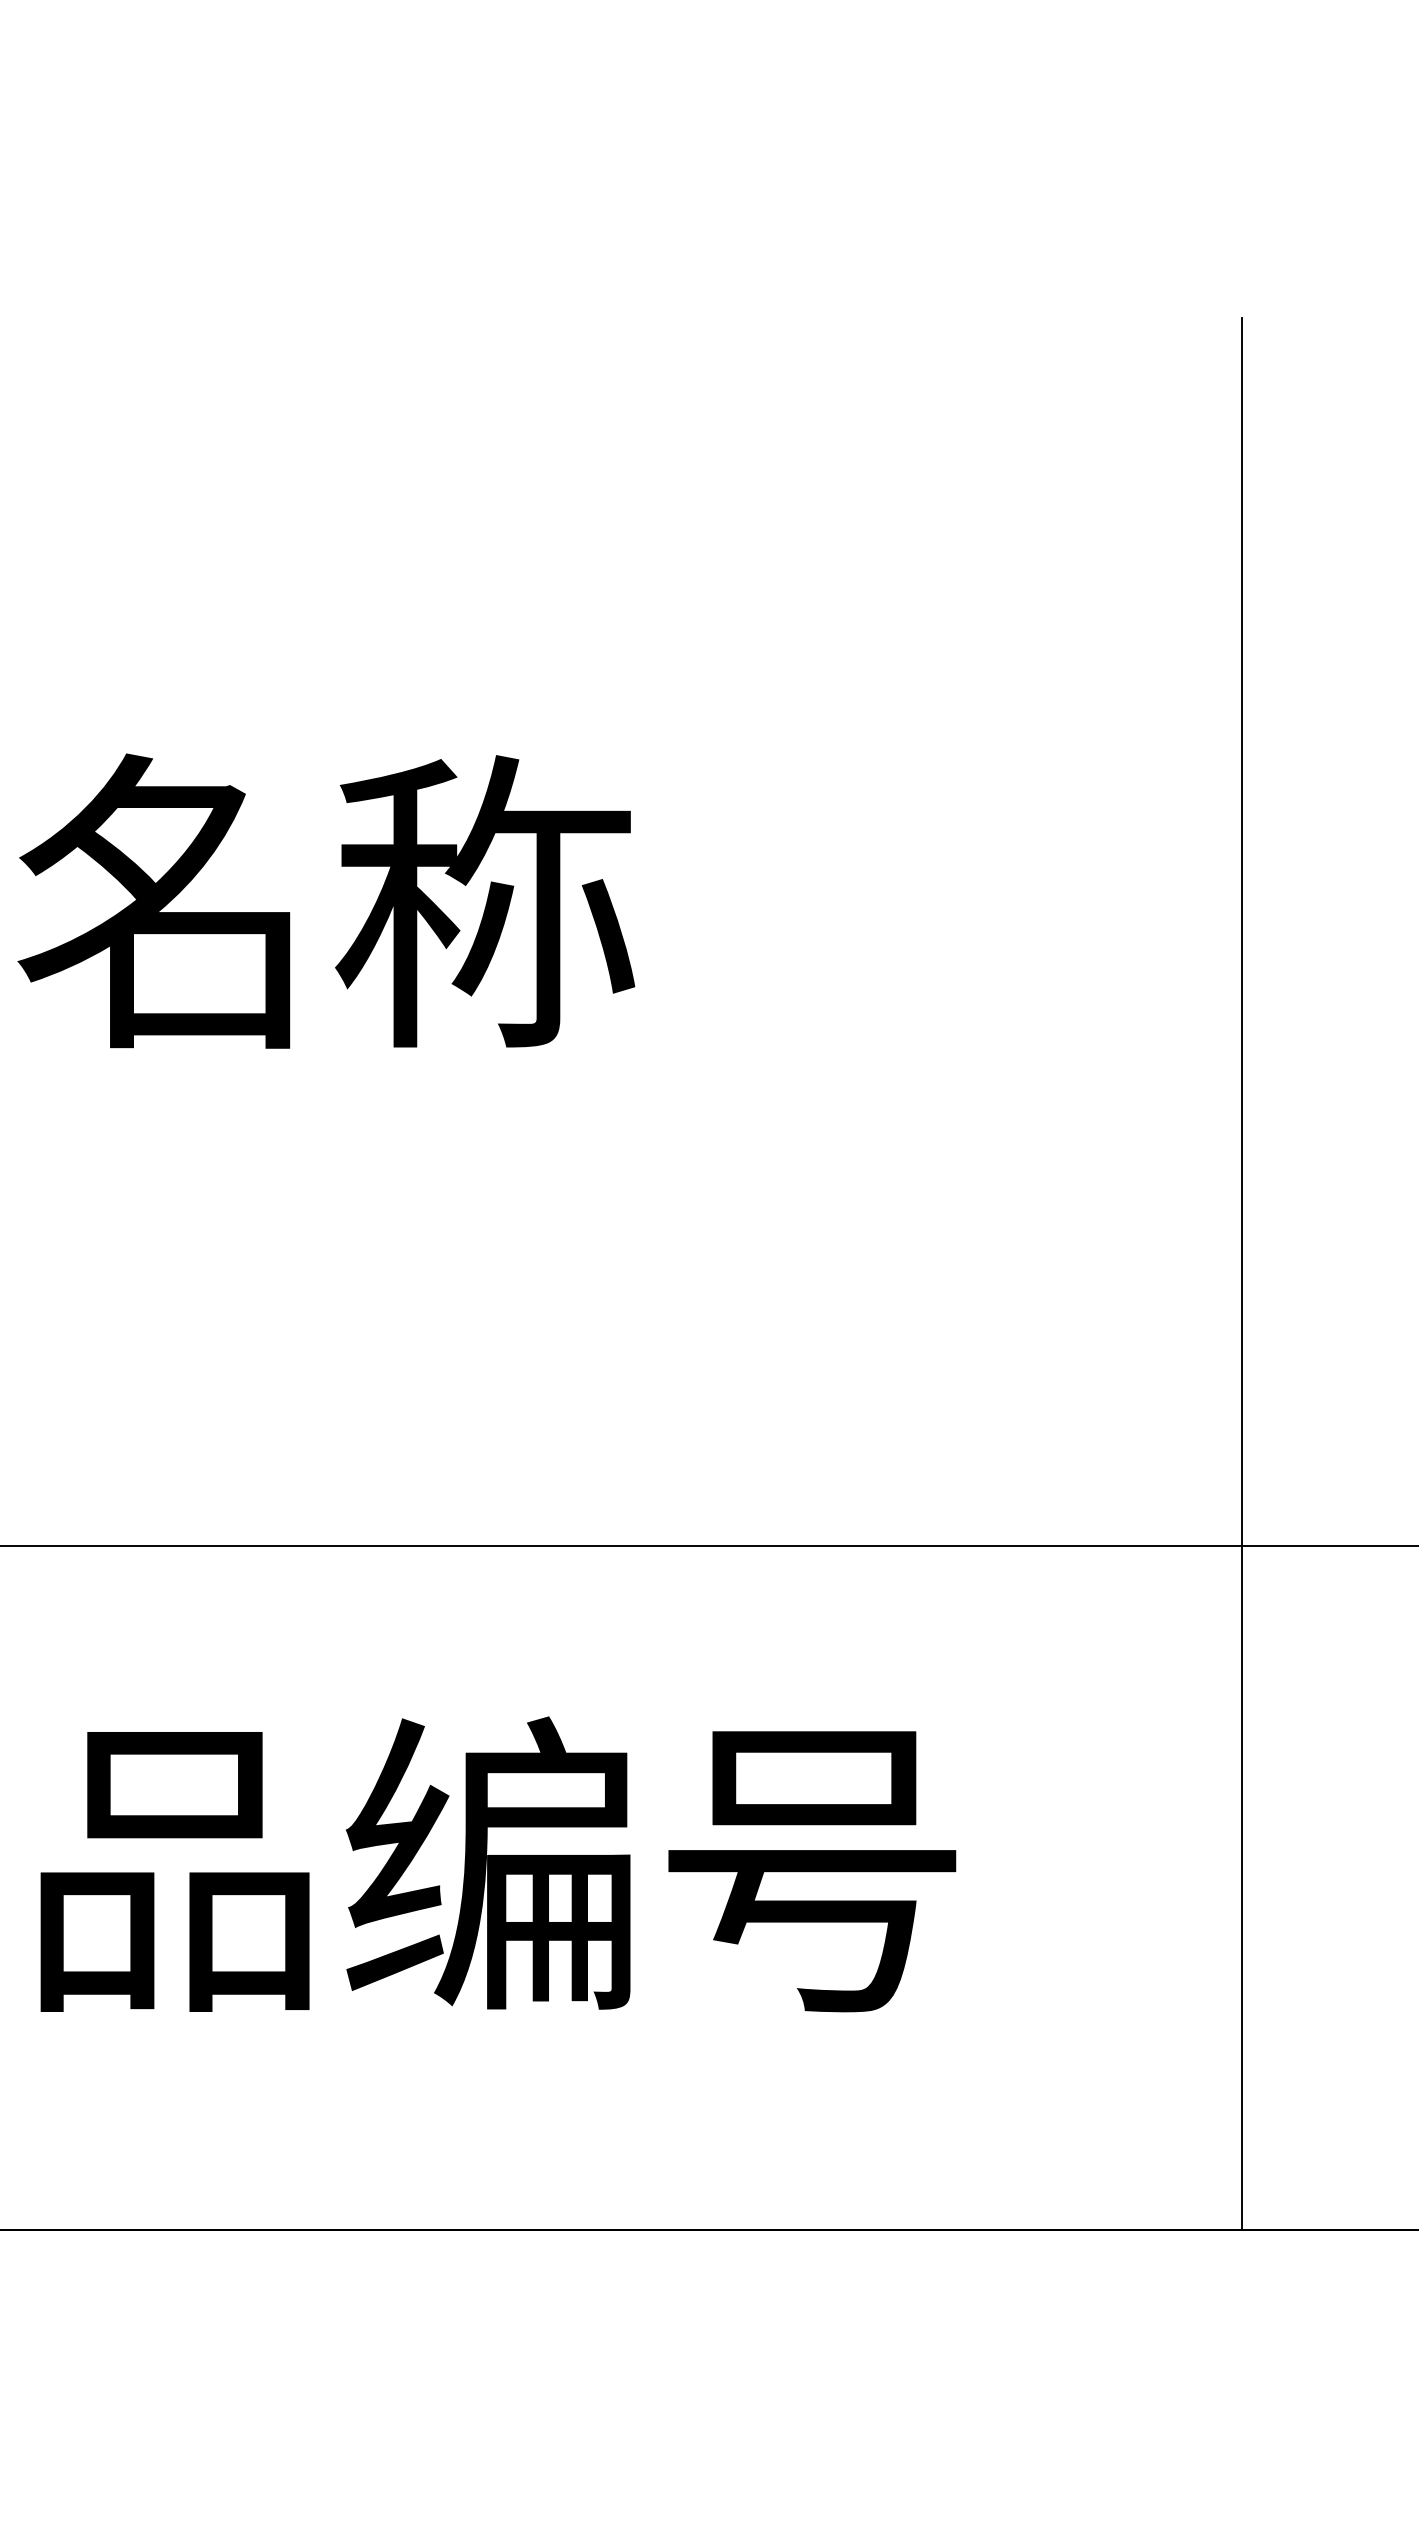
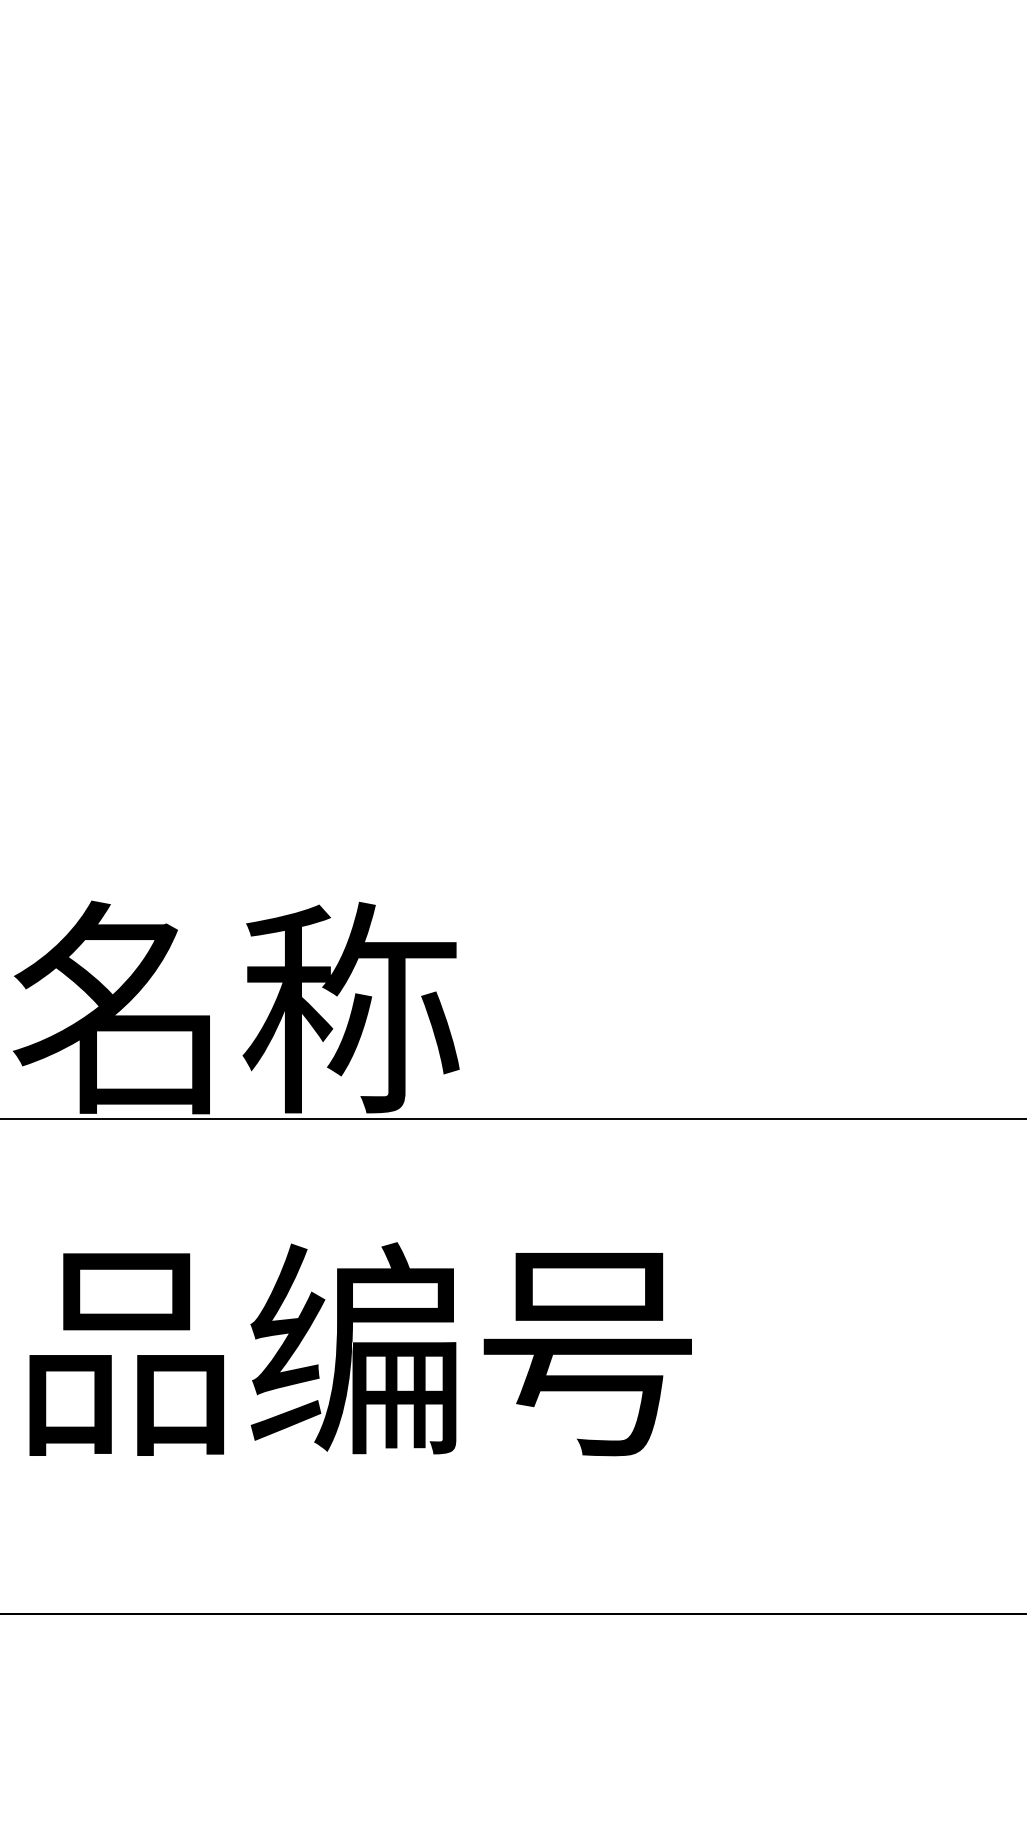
text: (326, 900) -> (236, 1007), moved
line: (1242, 1273) -> (899, 921), removed

